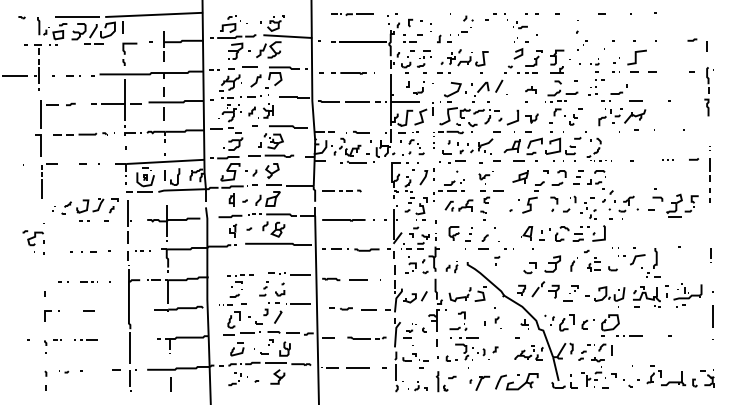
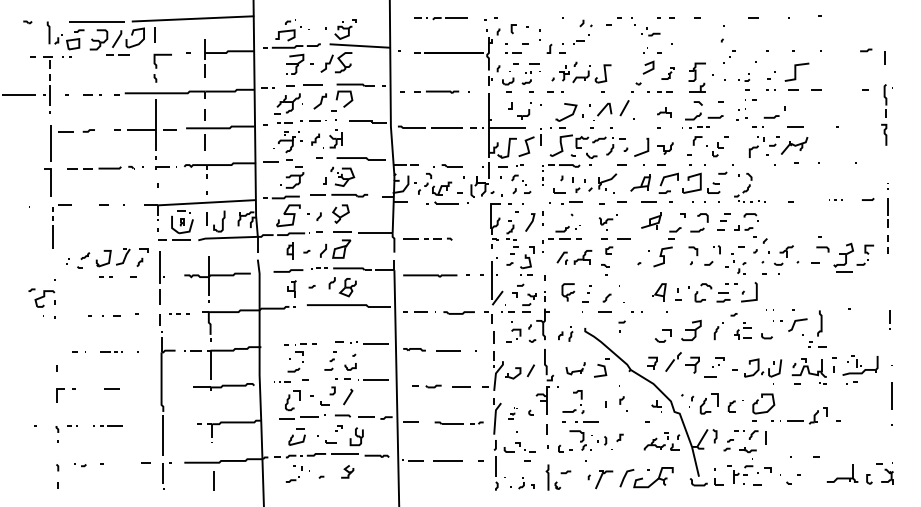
part: (533, 58) -> (667, 73), size x0.6
part: (407, 152) -> (509, 191), size x1.6
part: (459, 294) -> (575, 368), size x0.7
part: (409, 330) -> (512, 413), size x0.6
part: (277, 376) -> (347, 471), size x0.7
part: (654, 376) -> (818, 415), moved

